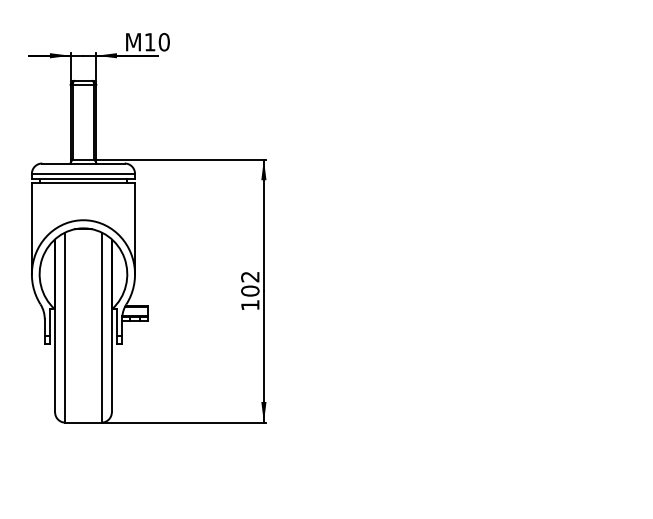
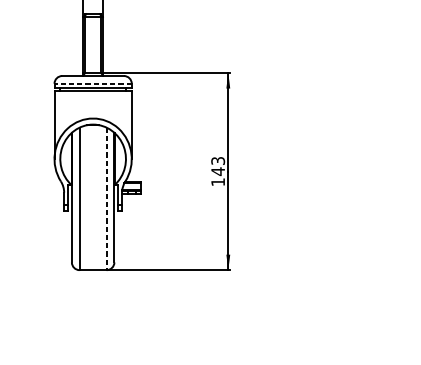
line: (83, 173) -> (93, 83), solid -> dashed
text: (250, 284) -> (218, 166), 102 -> 143
line: (101, 328) -> (106, 199), solid -> dashed

